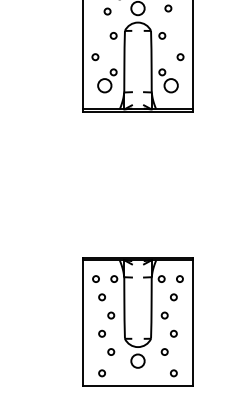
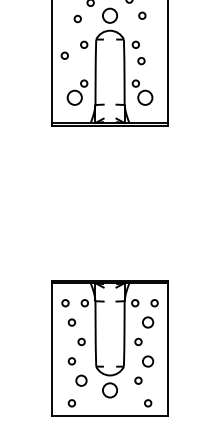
circle: (95, 57) -> (64, 56), moved
circle: (180, 57) -> (141, 61), moved
circle: (173, 297) -> (147, 322), size x1.6
circle: (173, 333) -> (147, 361), size x1.6
circle: (111, 351) -> (81, 380), size x1.6

